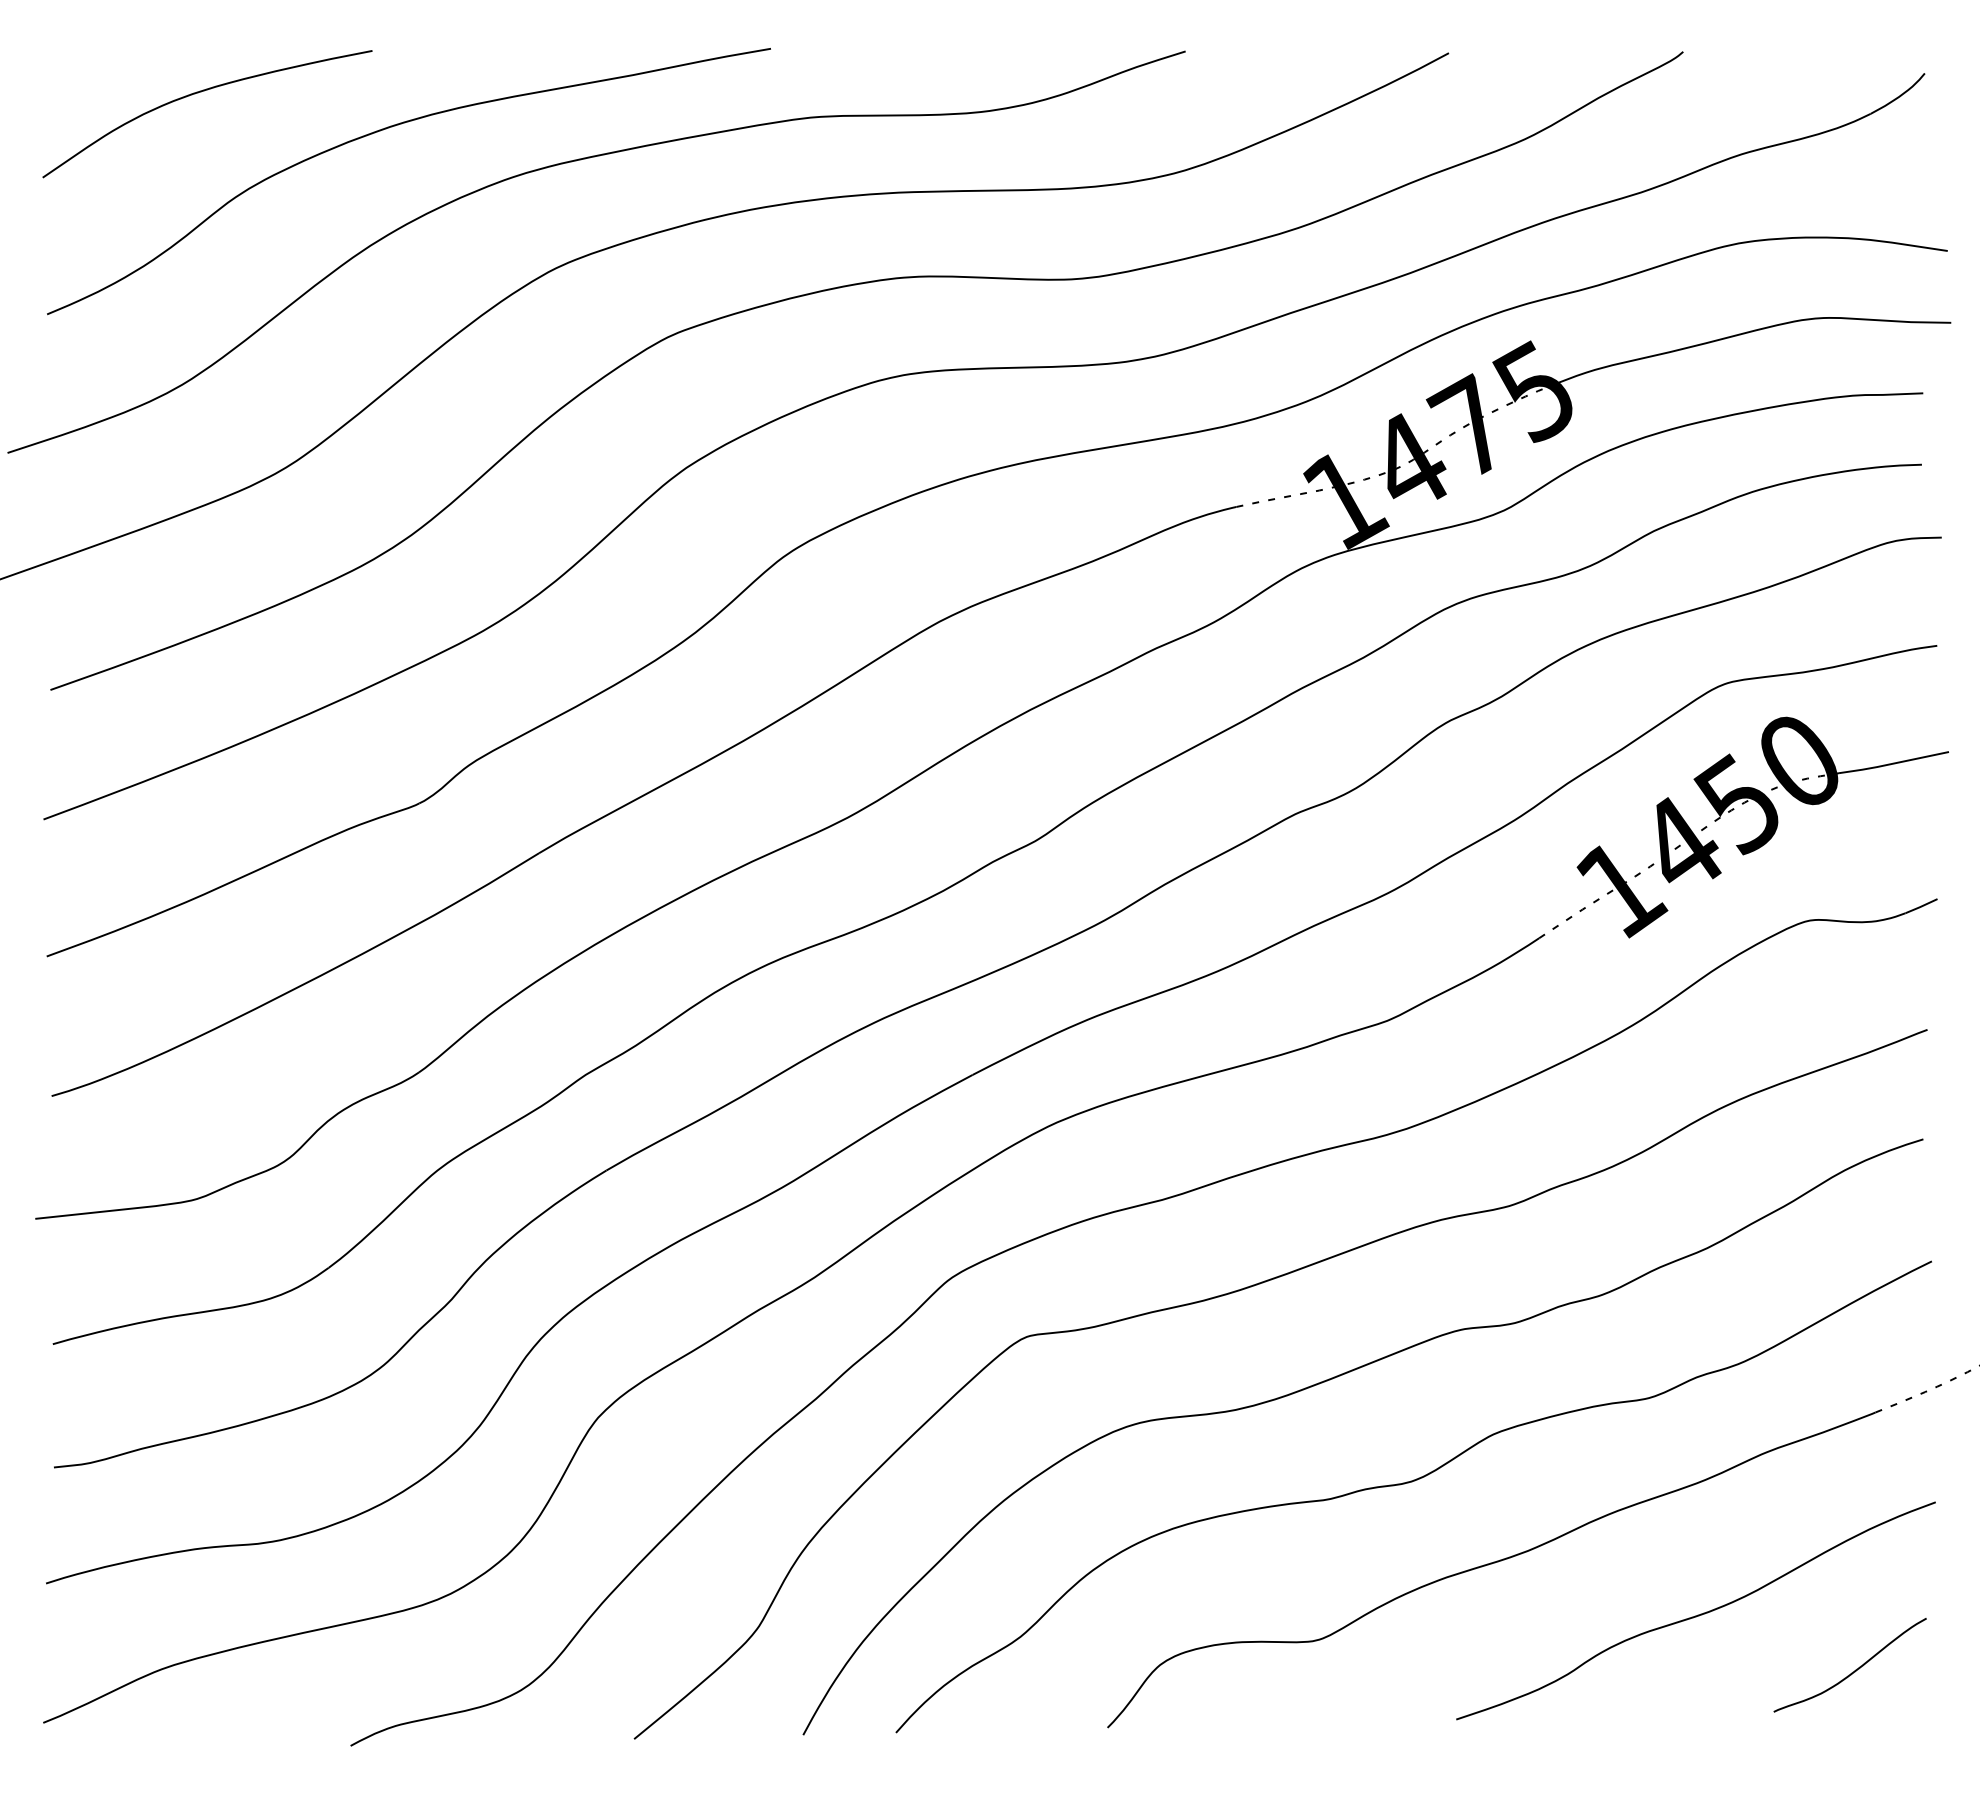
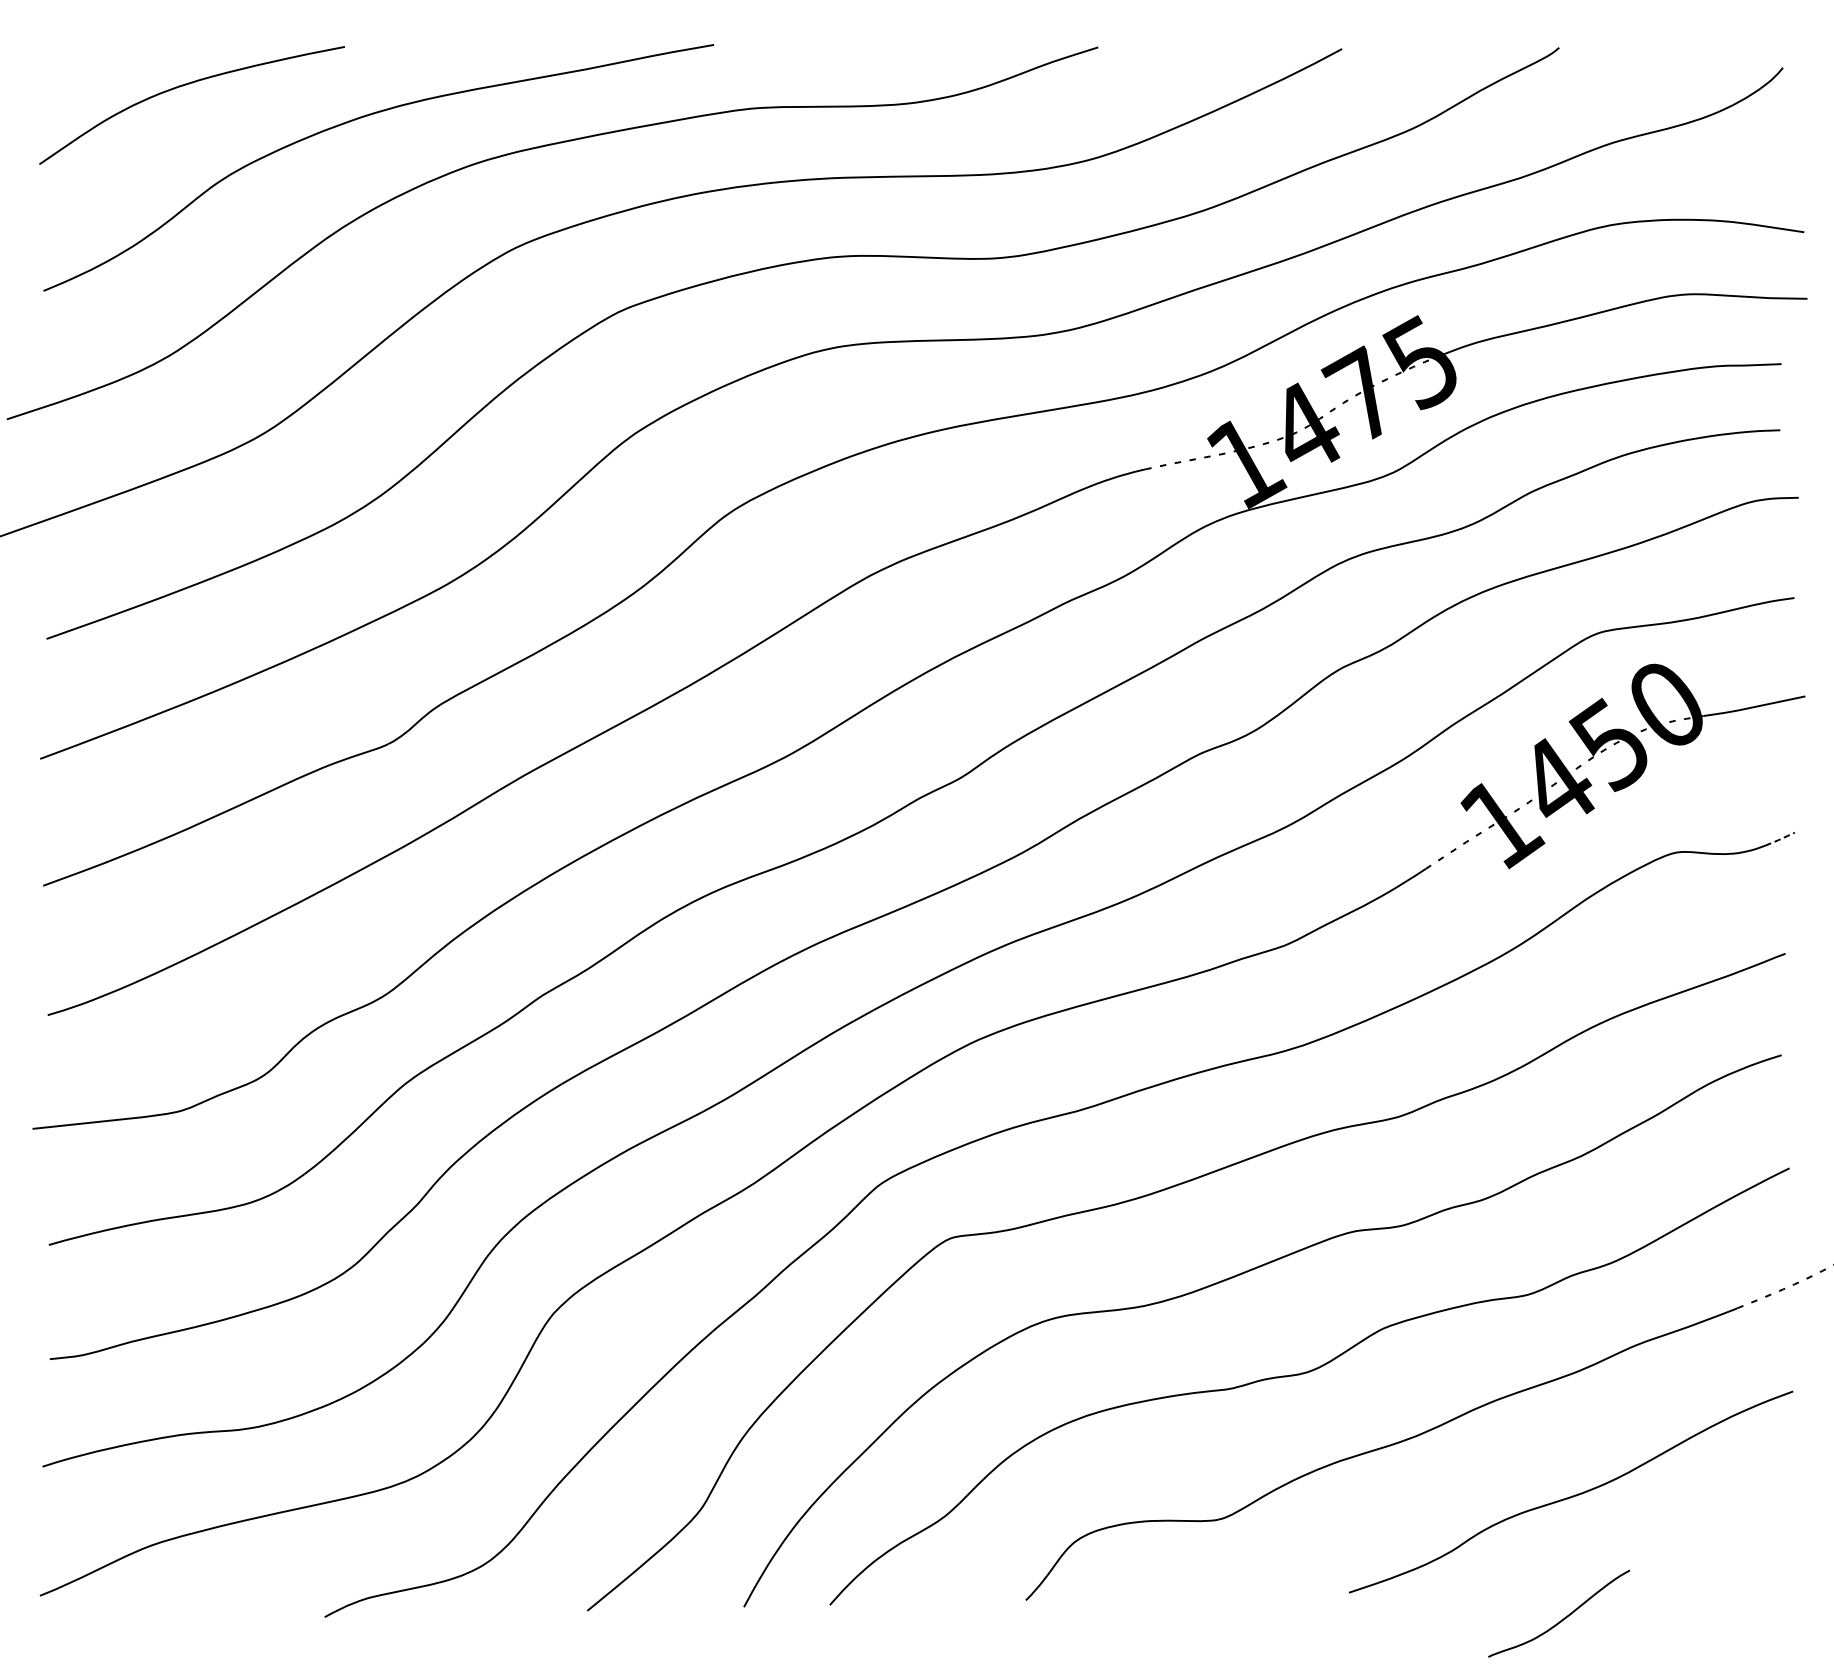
line: (1921, 906) -> (1779, 839), solid -> dashed
curve: (1854, 1670) -> (1563, 1618), moved

